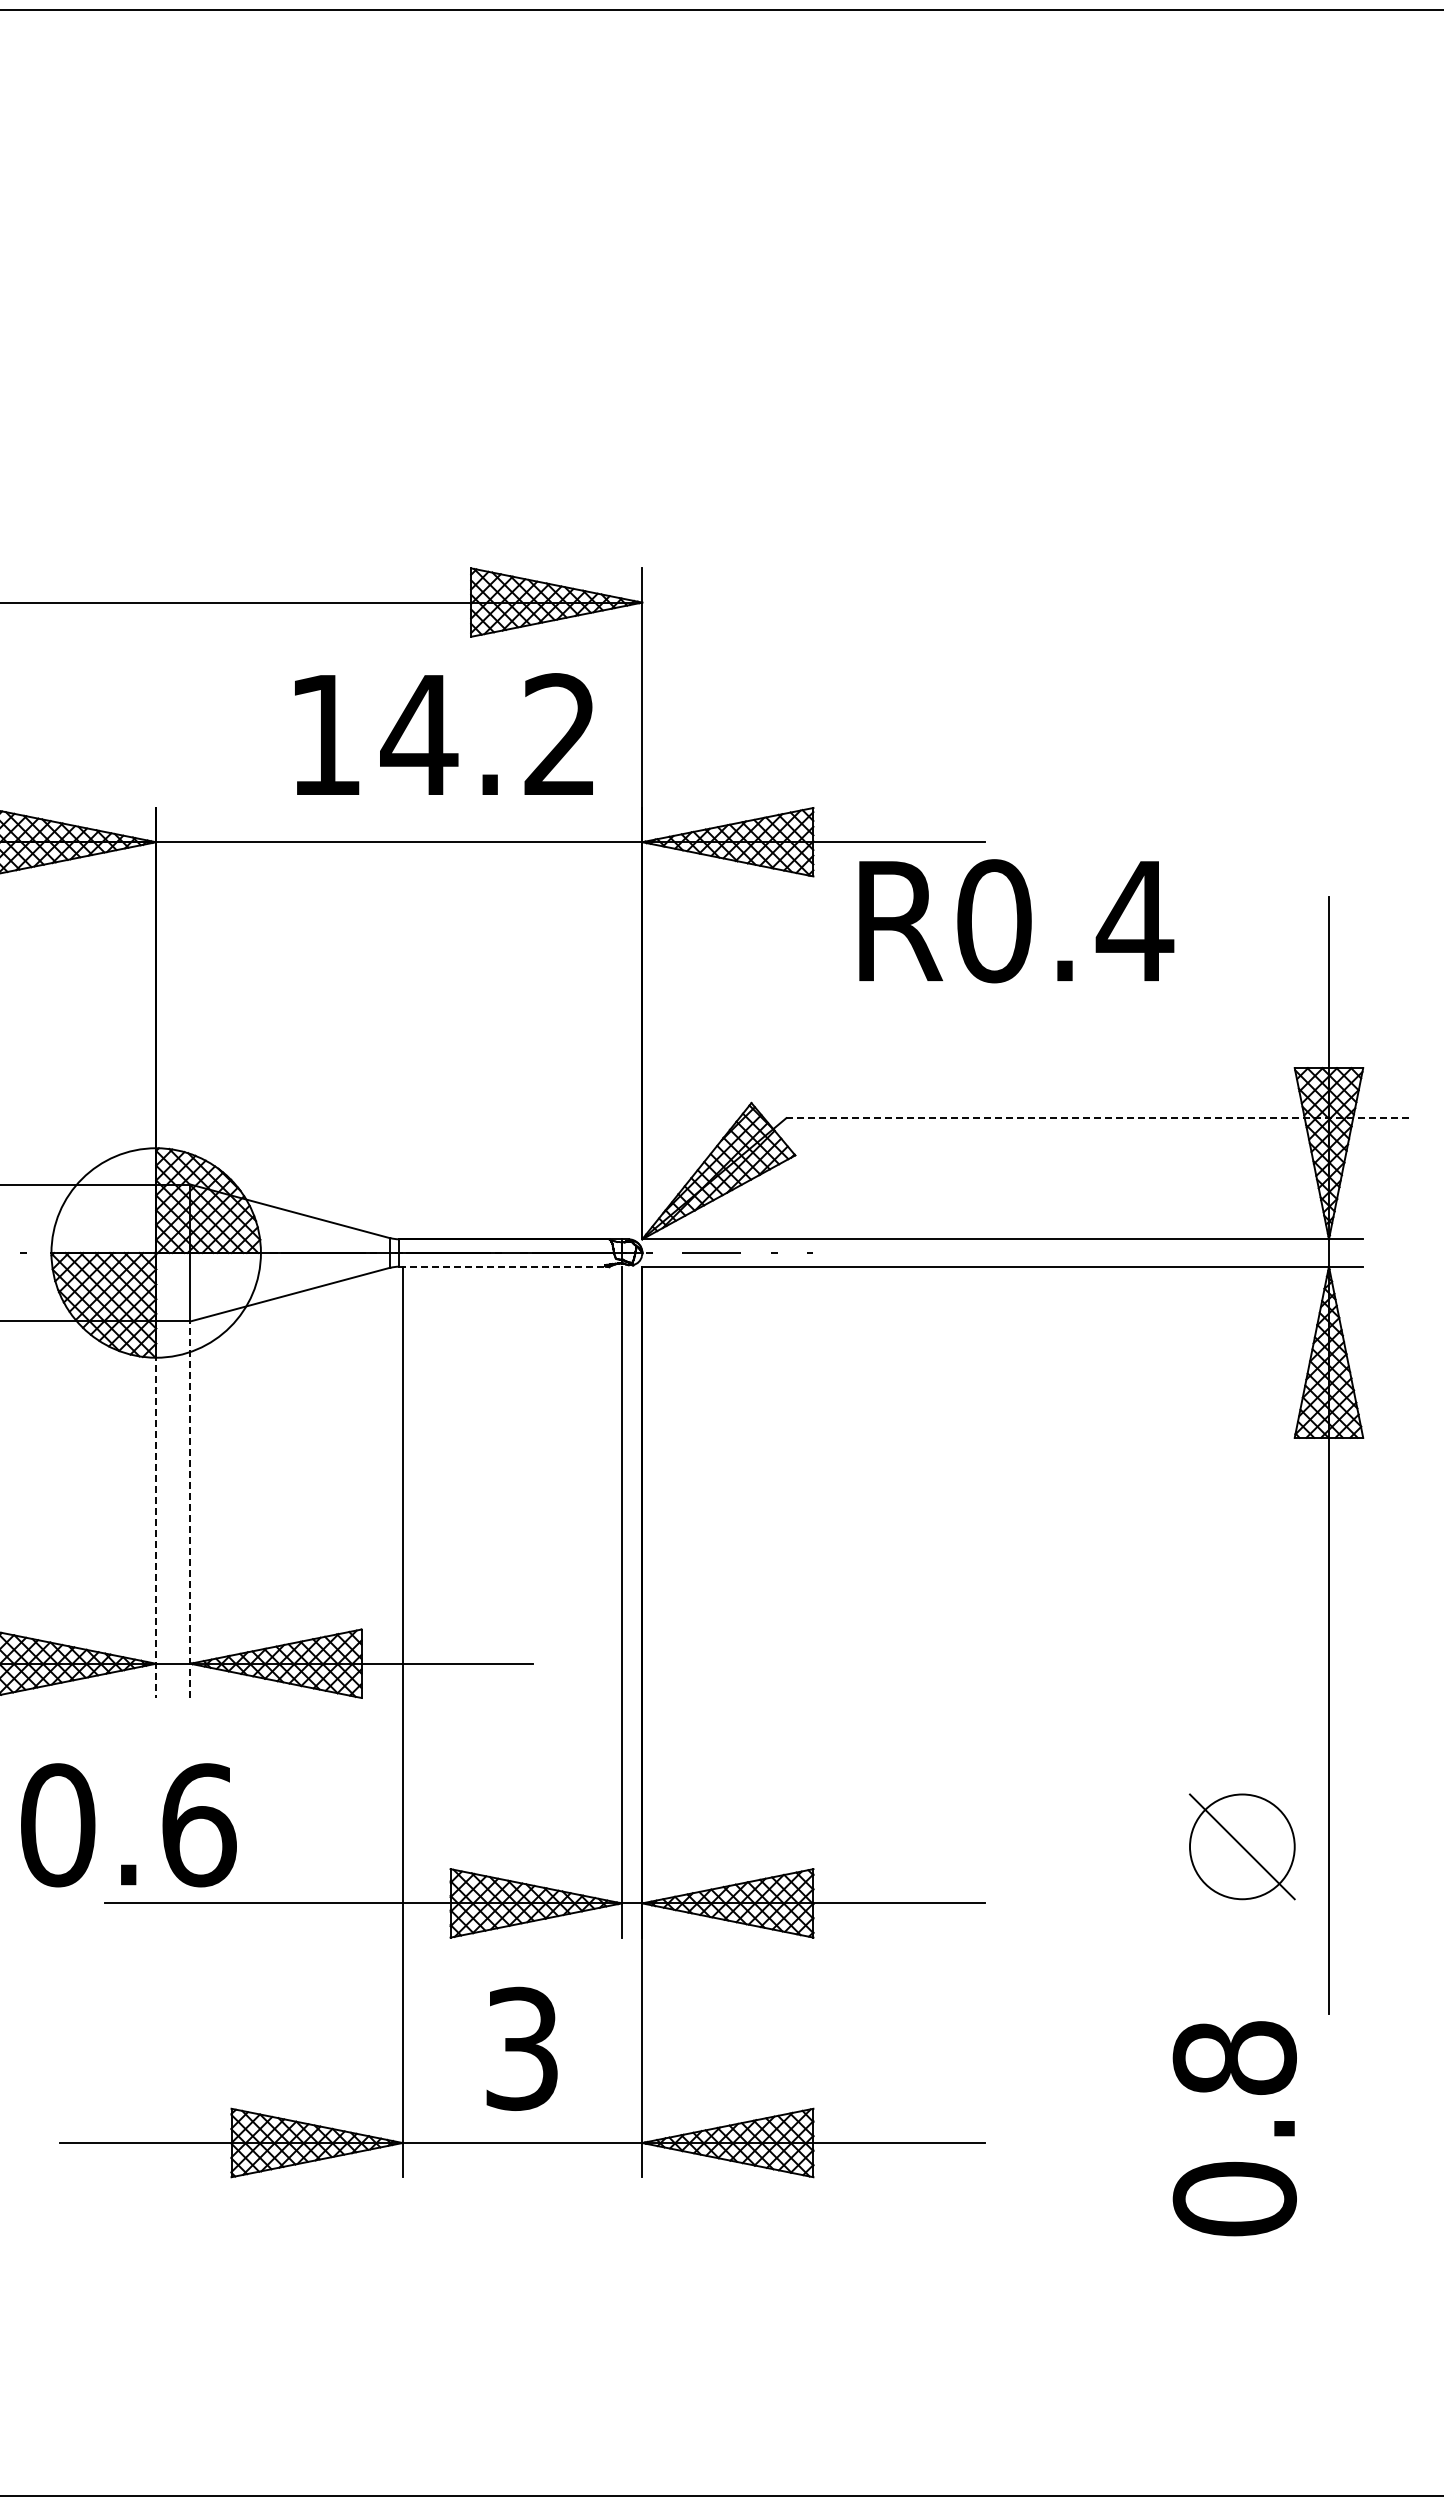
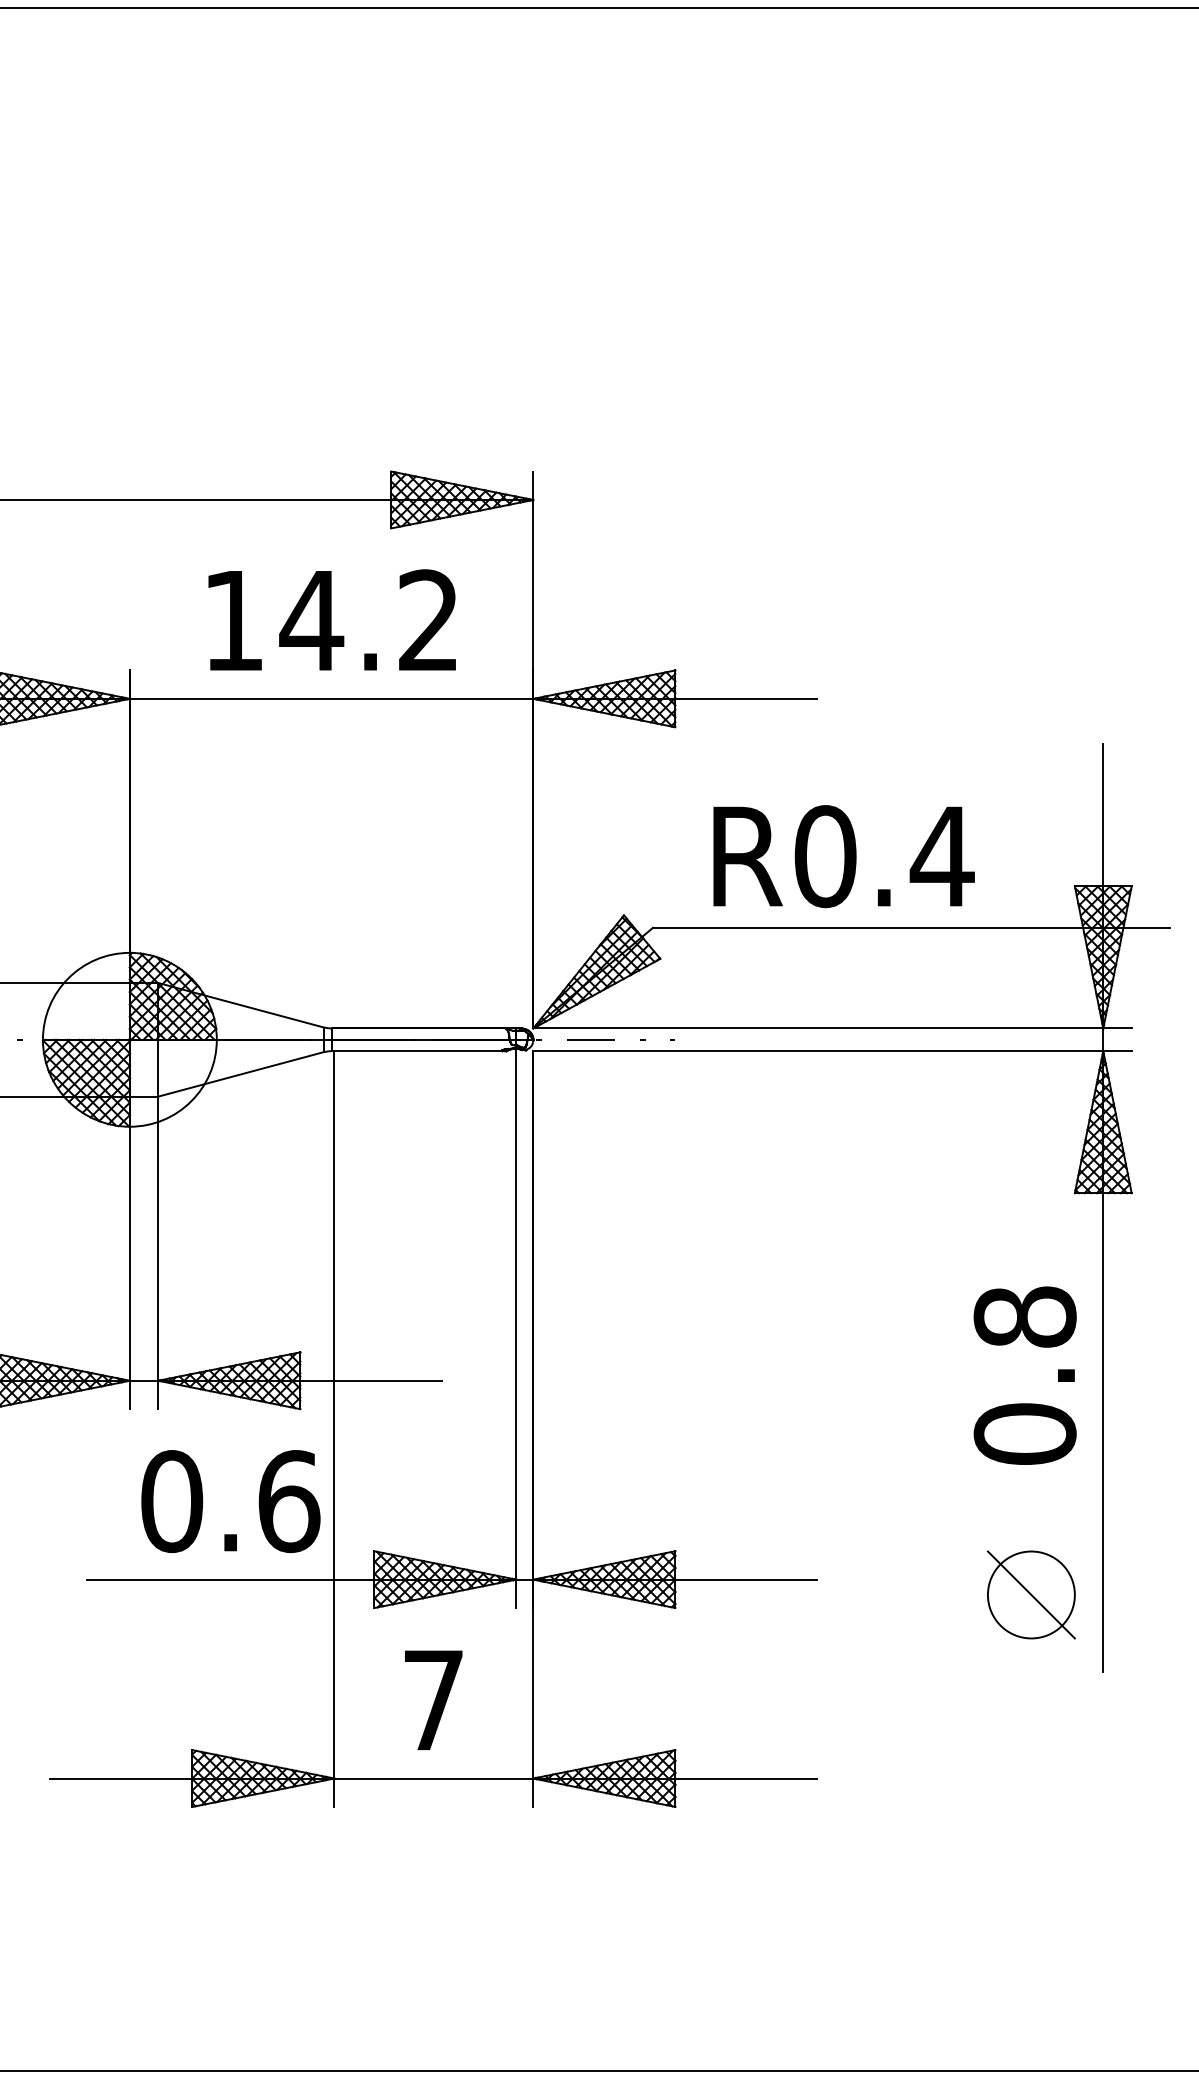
text: (443, 733) -> (331, 619), moved
text: (1016, 921) -> (843, 856), moved
line: (1098, 1118) -> (911, 928), dashed -> solid
line: (503, 1266) -> (418, 1051), dashed -> solid
line: (190, 1509) -> (158, 1252), dashed -> solid
line: (156, 1510) -> (130, 1253), dashed -> solid
text: (128, 1825) -> (230, 1501), moved
part: (1241, 1846) -> (1030, 1594), moved
text: (521, 2048) -> (433, 1700), 3 -> 7
text: (1234, 2128) -> (1024, 1375), moved

